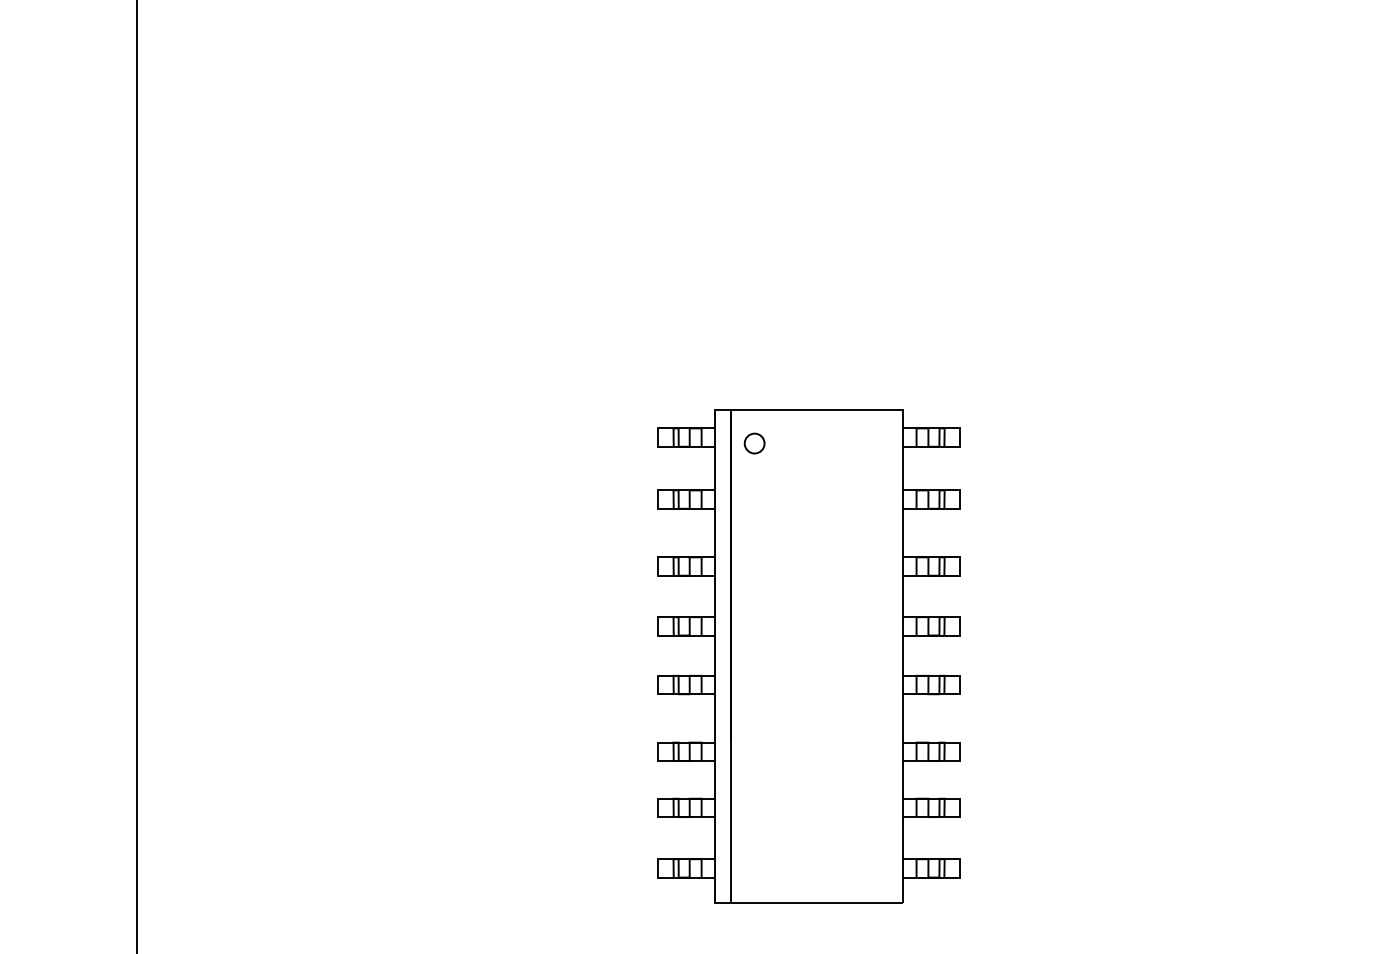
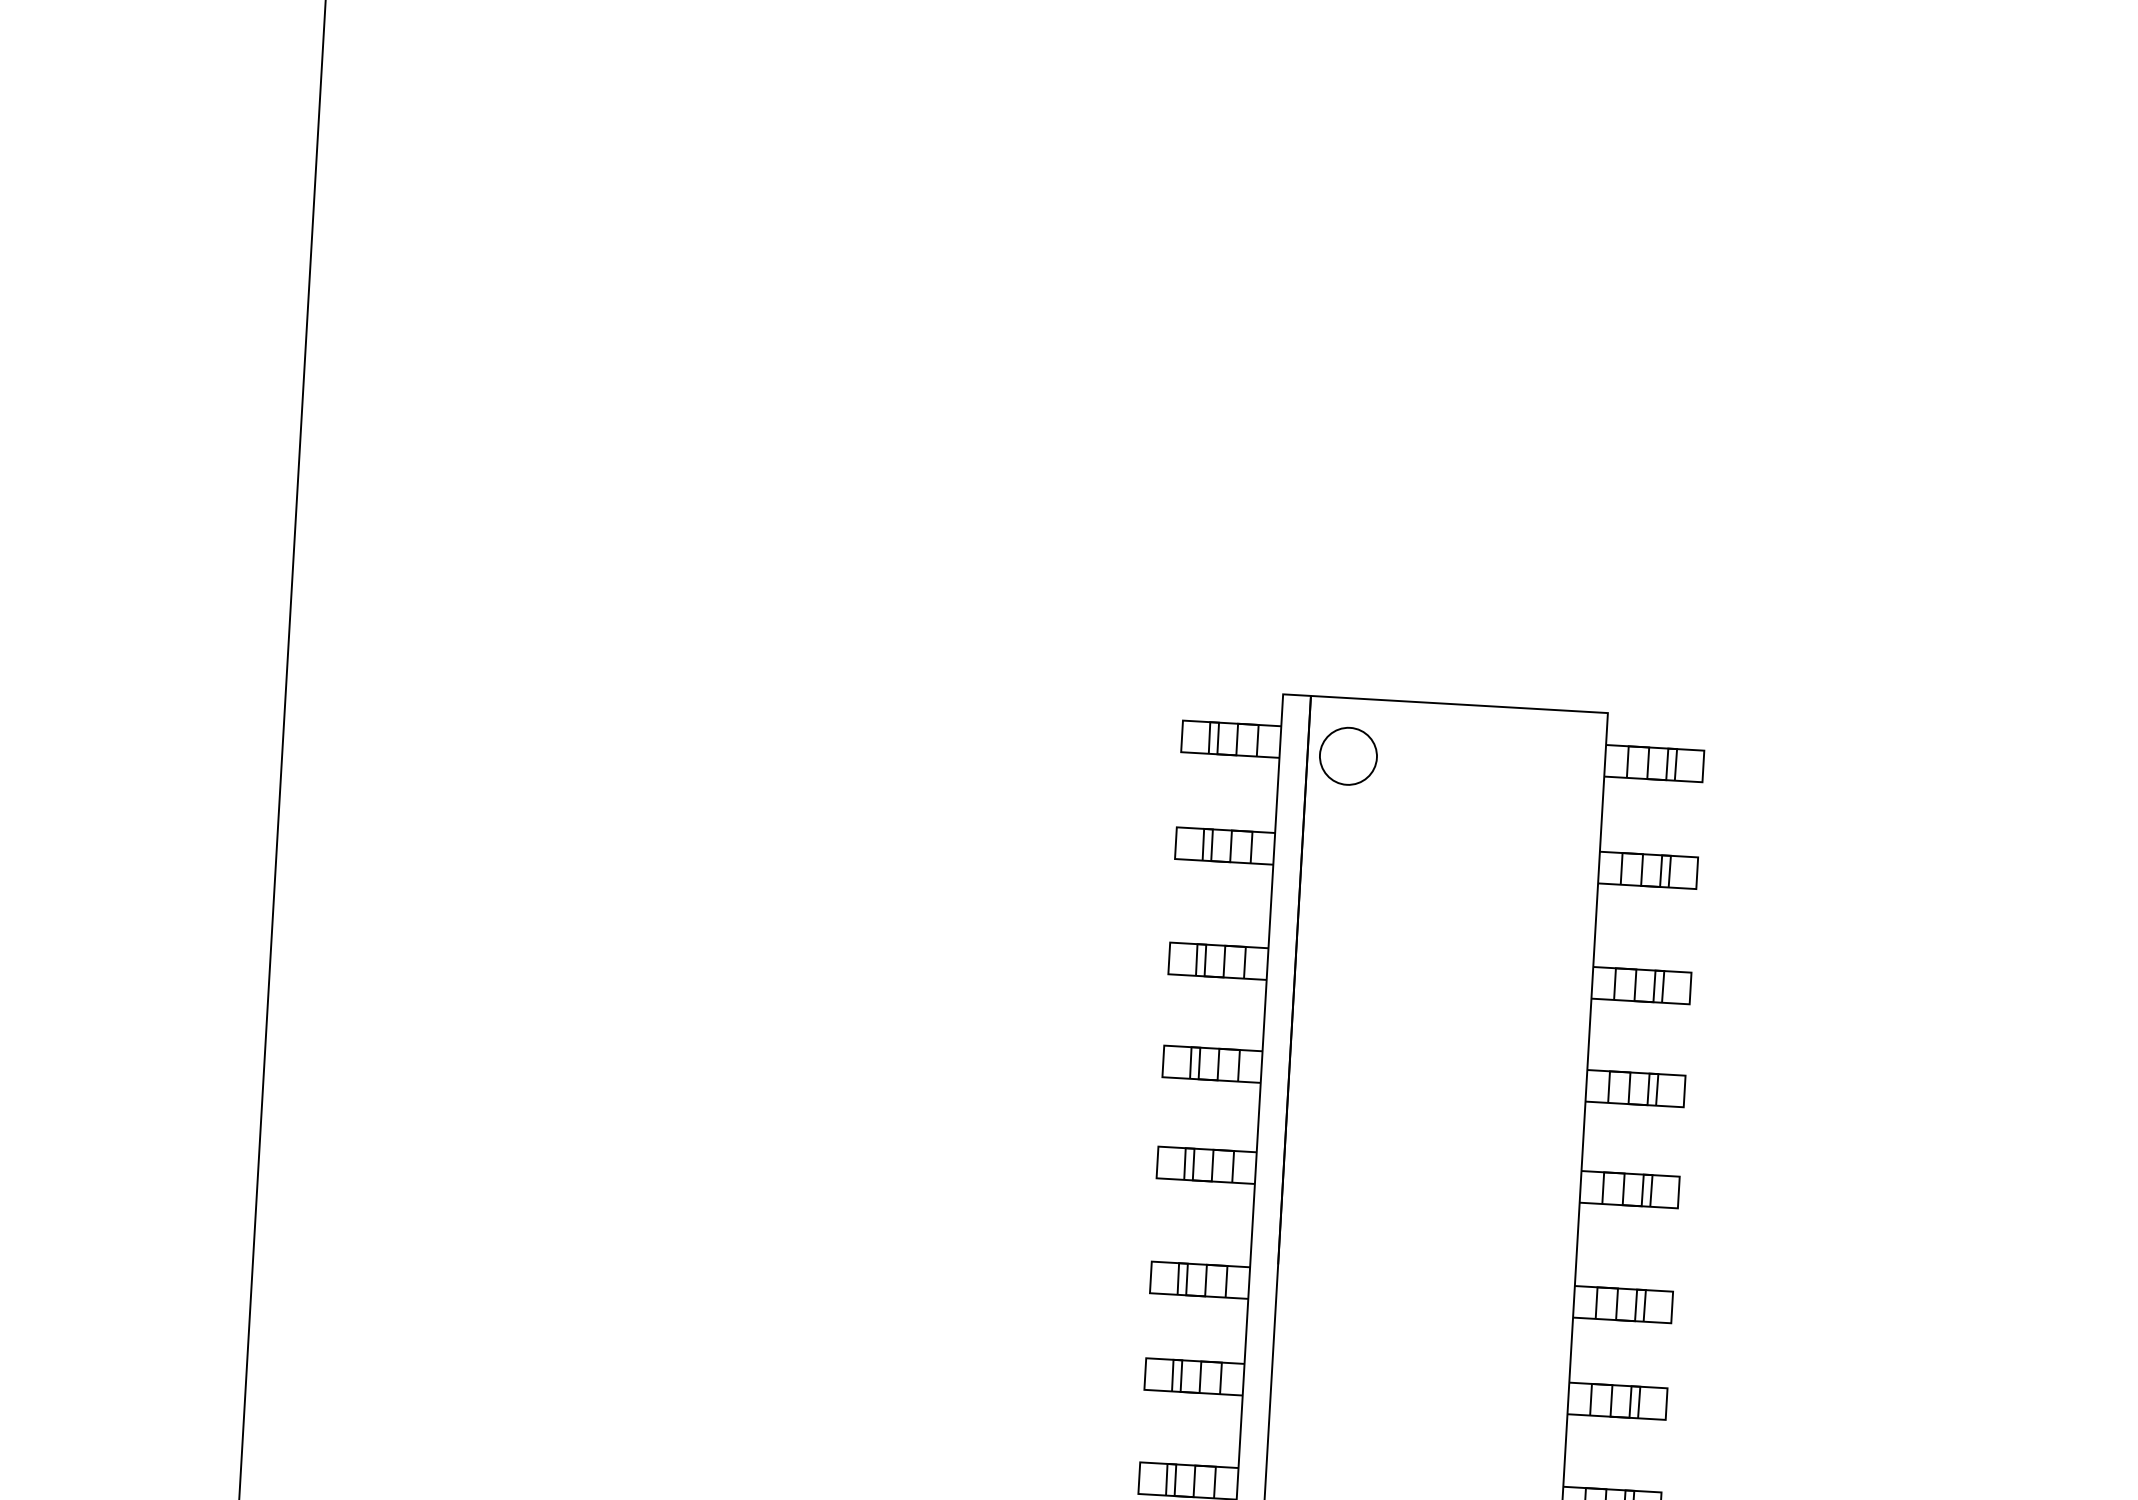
circle: (754, 443) -> (1348, 756), size x1.67

